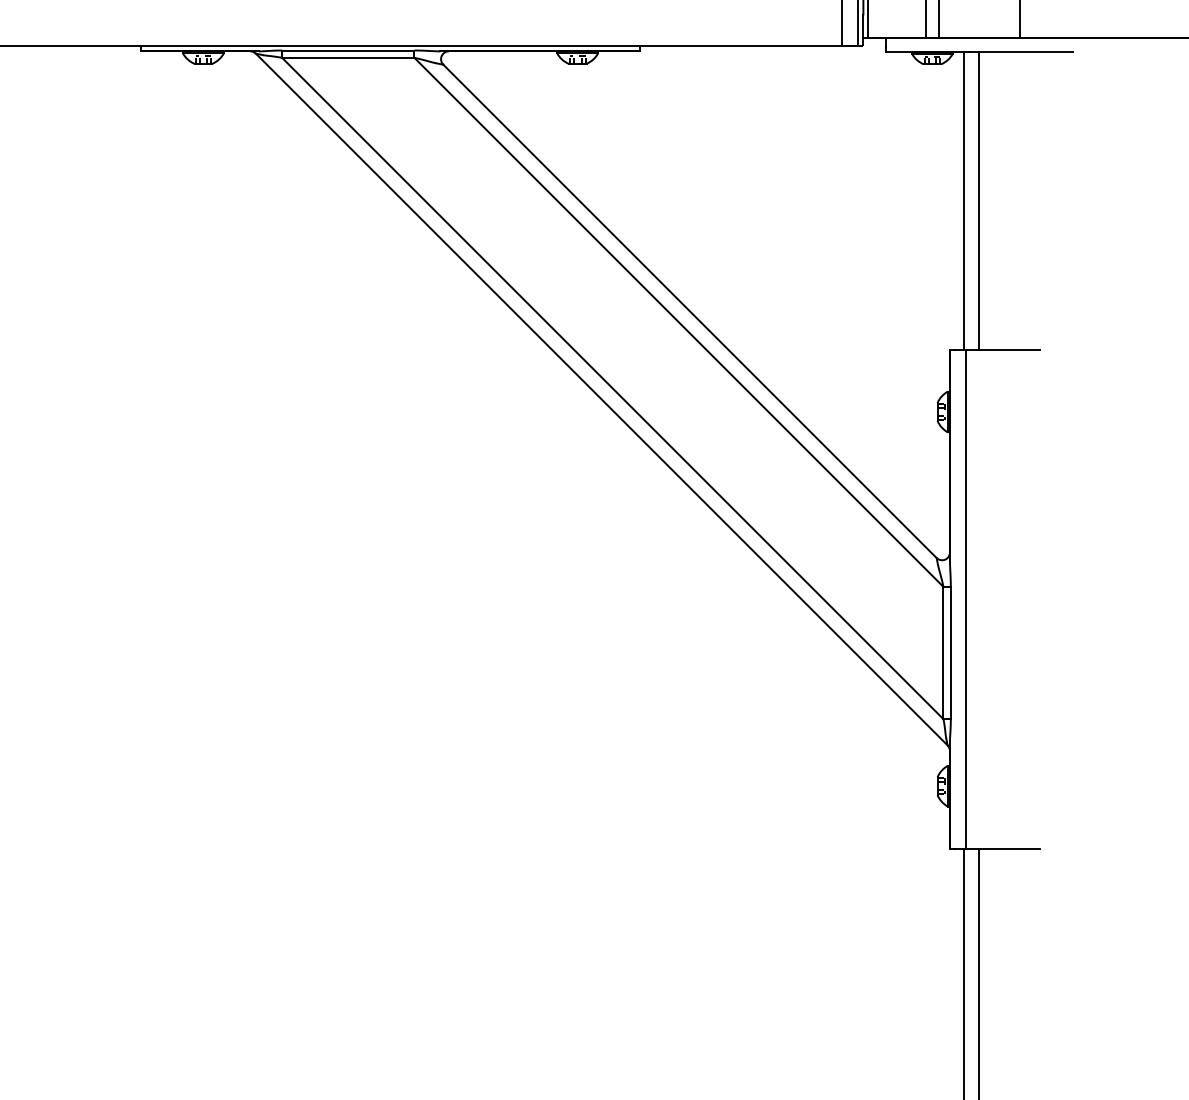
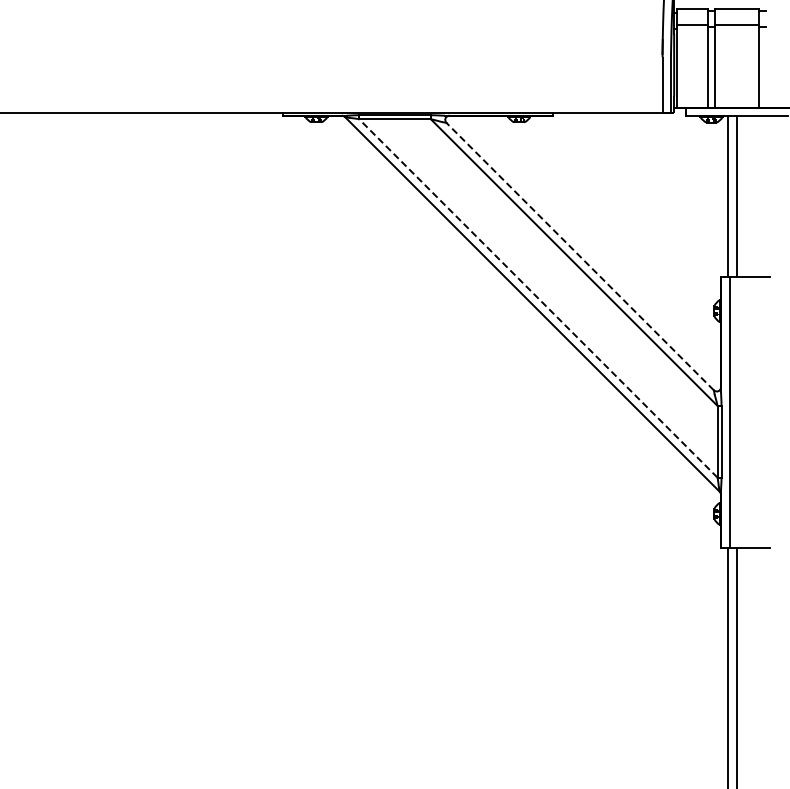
line: (688, 311) -> (579, 256), solid -> dashed
line: (611, 388) -> (537, 298), solid -> dashed

